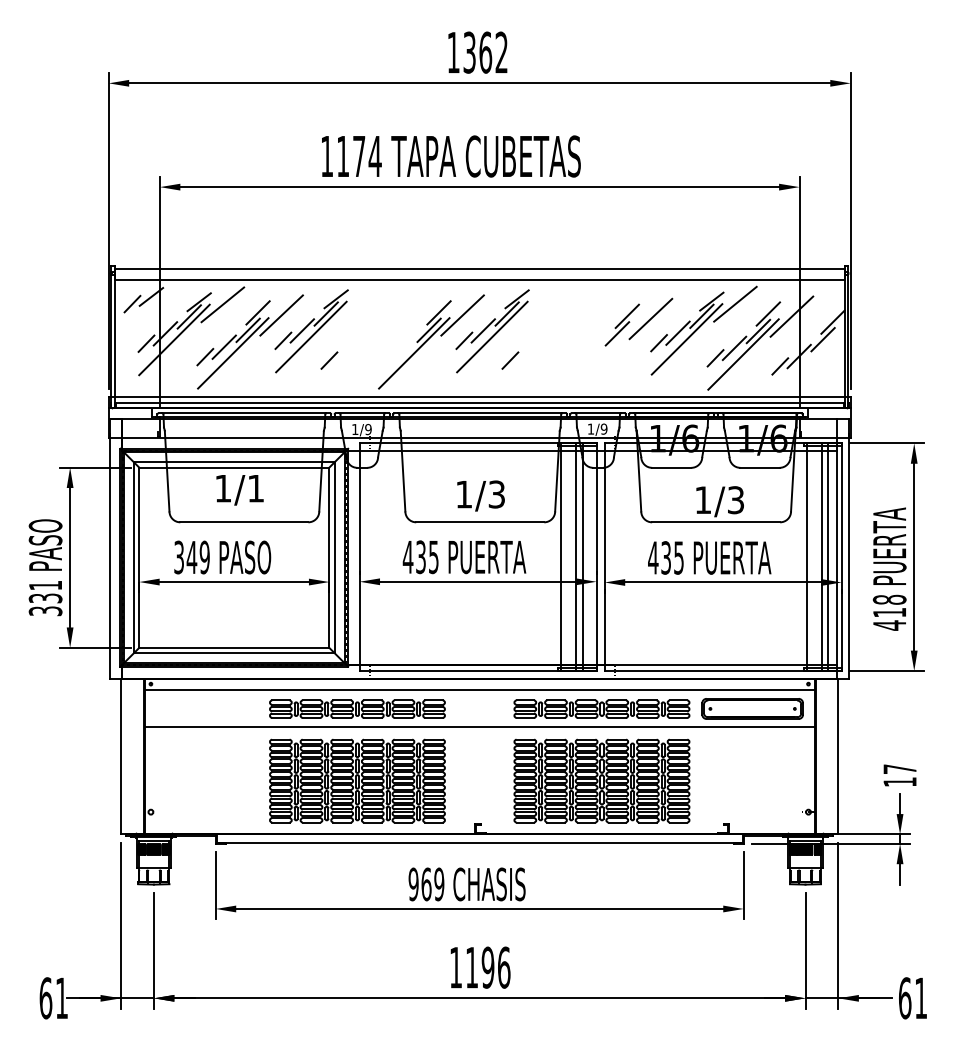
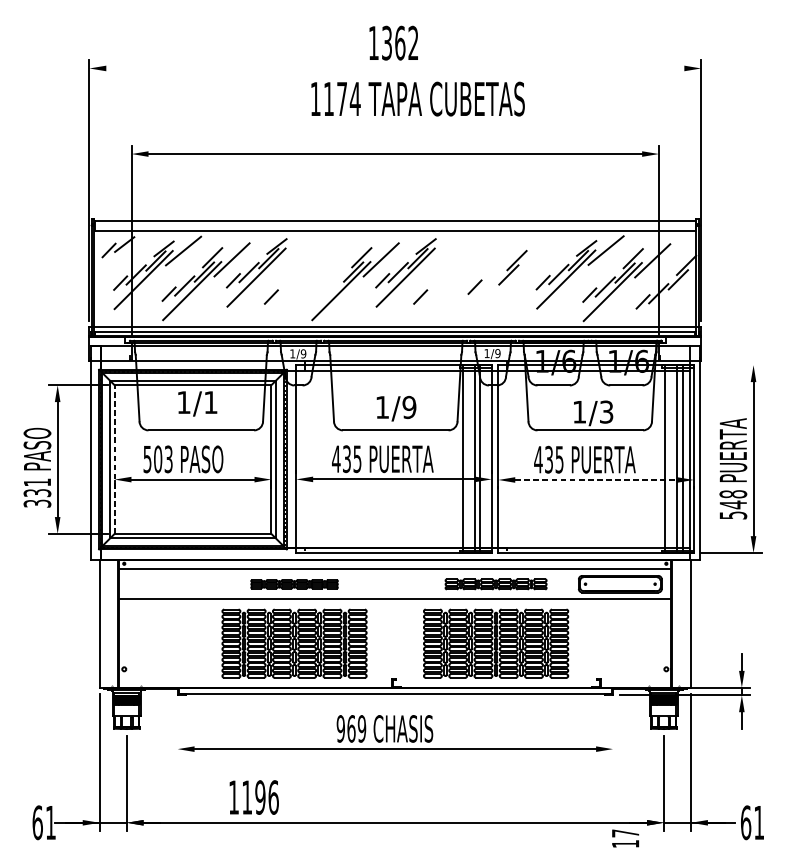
line: (479, 83) -> (395, 68), removed
text: (451, 156) -> (418, 99), moved
line: (650, 318) -> (536, 262), removed
line: (576, 348) -> (475, 287), added
line: (886, 443) -> (730, 365), removed
text: (496, 494) -> (409, 407), 1/3 -> 1/9
line: (139, 557) -> (114, 459), solid -> dashed
text: (191, 557) -> (157, 459), 349 -> 503
line: (723, 582) -> (596, 479), solid -> dashed
text: (889, 618) -> (733, 509), 418 -> 548
part: (357, 708) -> (294, 583), size x0.6
part: (601, 708) -> (495, 583), size x0.7
text: (899, 775) -> (625, 838), moved
line: (215, 885) -> (177, 729), removed
line: (743, 885) -> (612, 729), removed
text: (480, 967) -> (254, 797), moved

